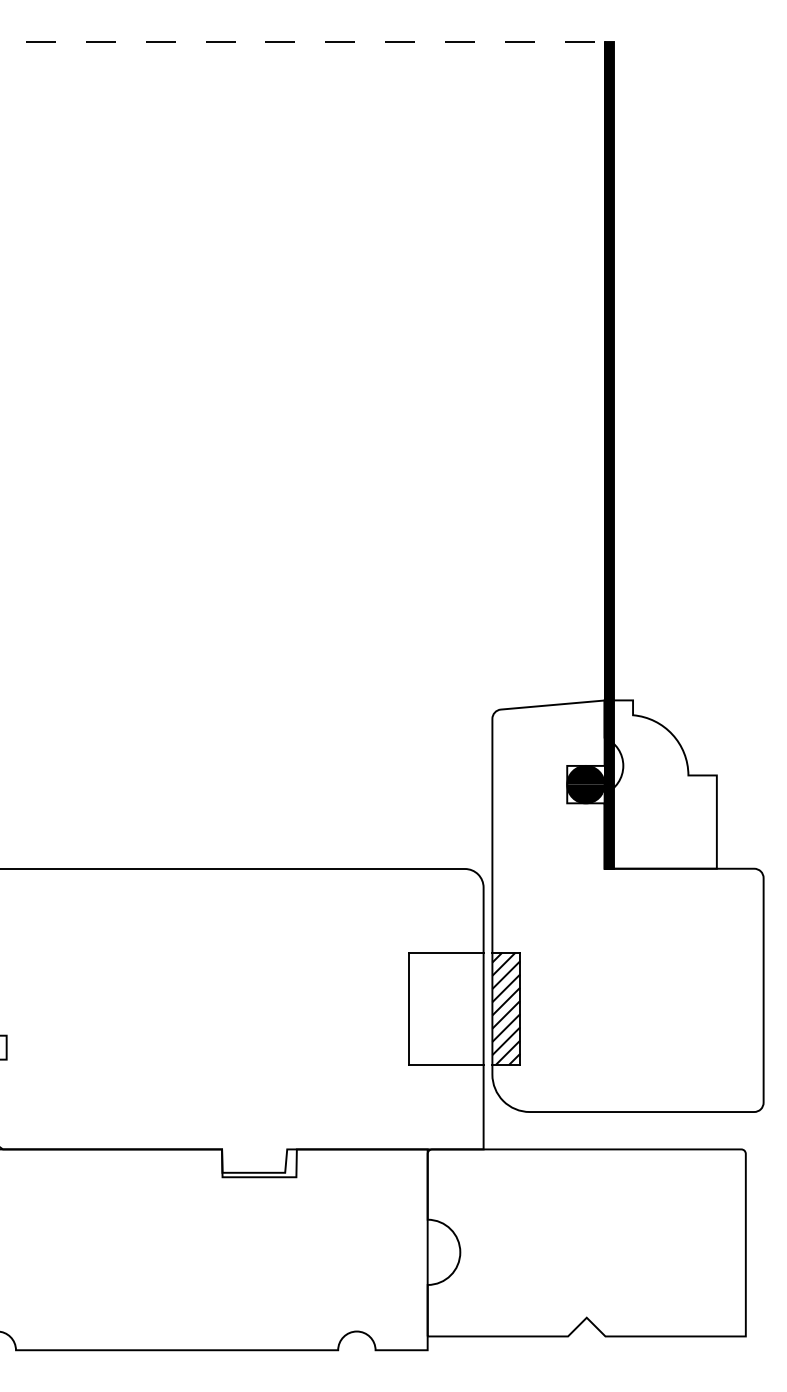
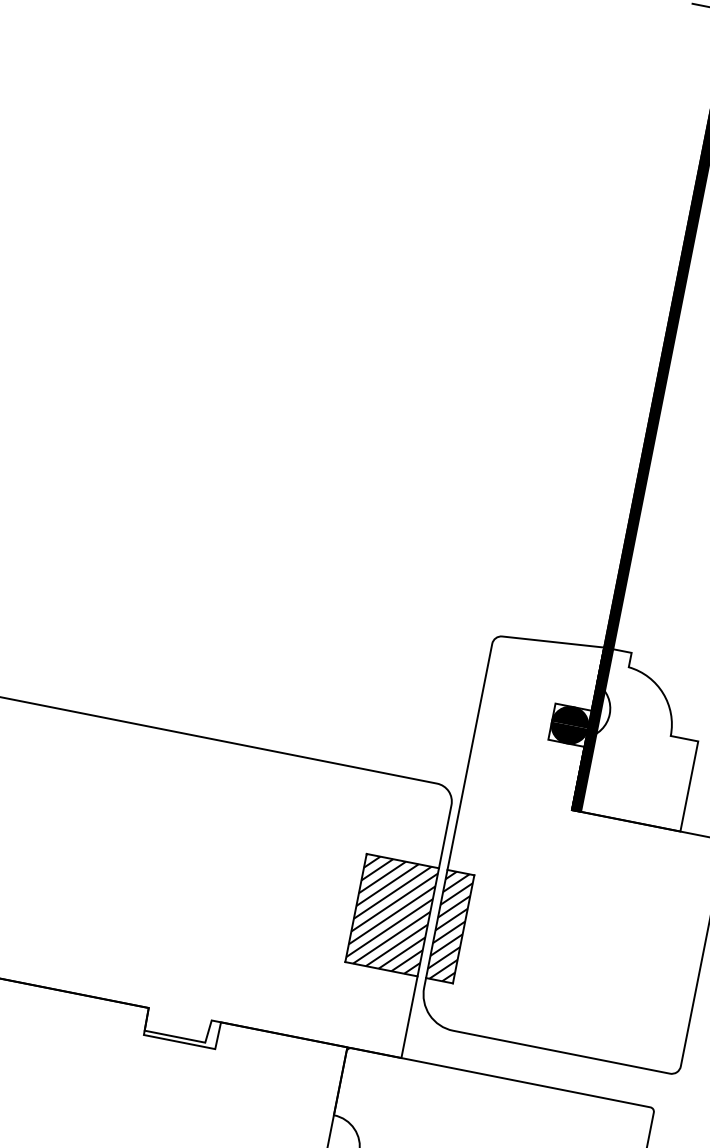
hatch: (445, 1008) -> (391, 914), added

